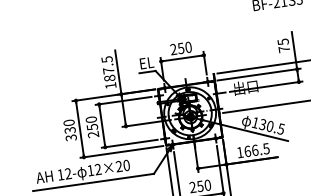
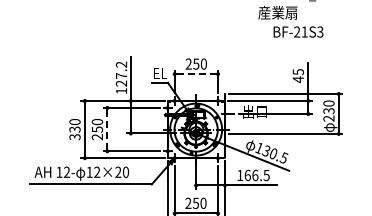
text: (283, 49) -> (297, 79), 75 -> 45
line: (182, 58) -> (196, 74), solid -> dashed
text: (108, 68) -> (121, 73), 187.5 -> 127.2
line: (102, 125) -> (107, 129), solid -> dashed

